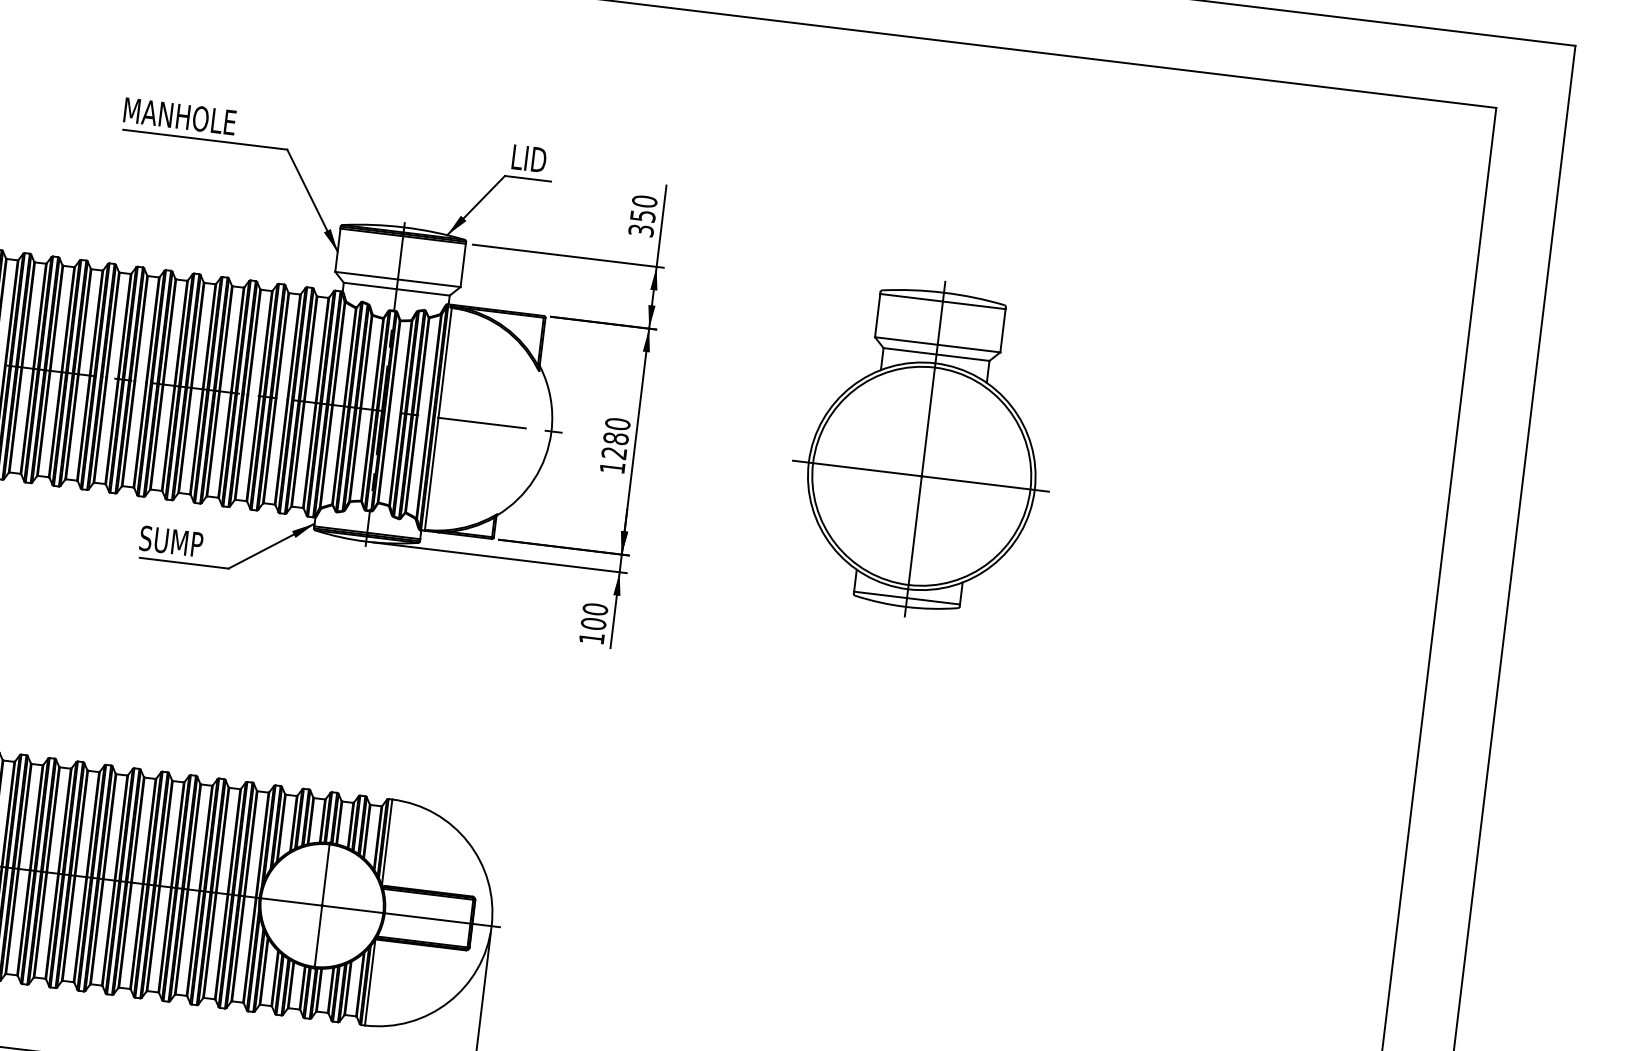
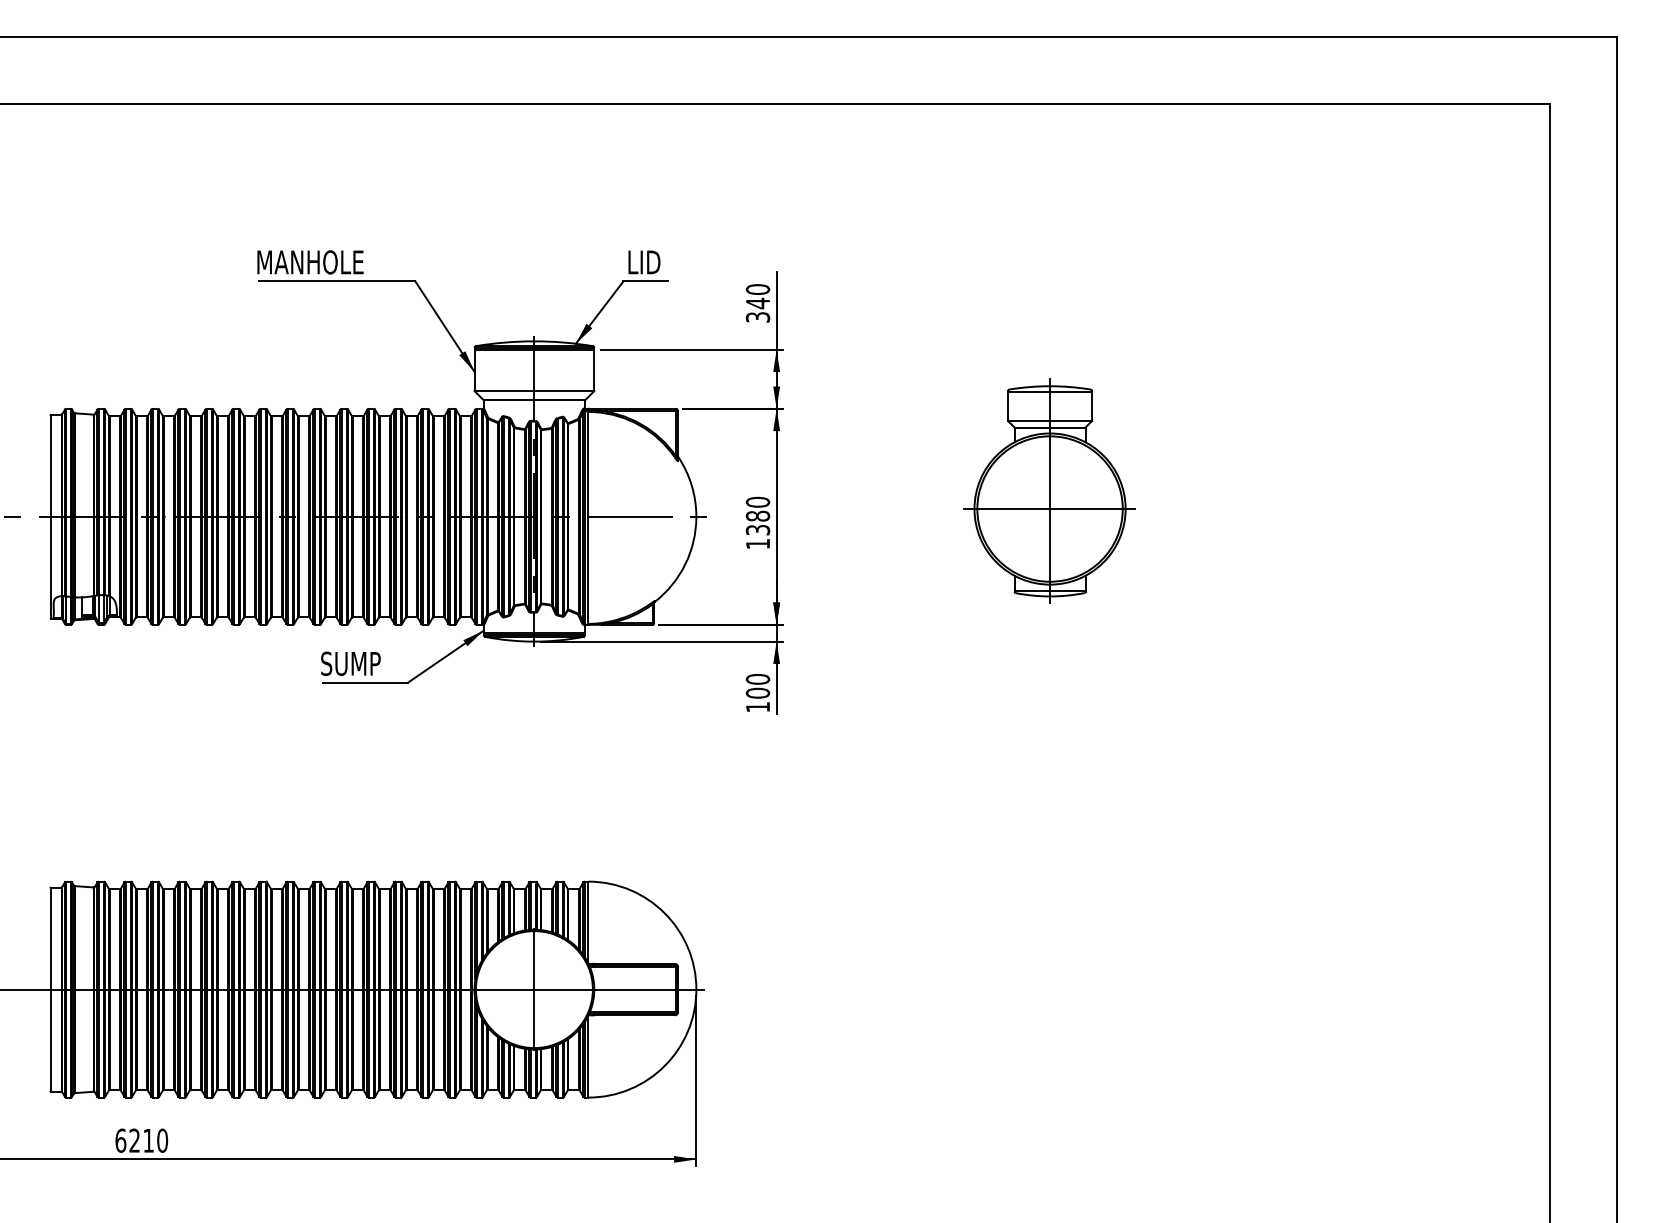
text: (643, 216) -> (758, 303), 350 -> 340
part: (924, 448) -> (1049, 490), size x0.7
text: (614, 453) -> (758, 530), 1280 -> 1380

